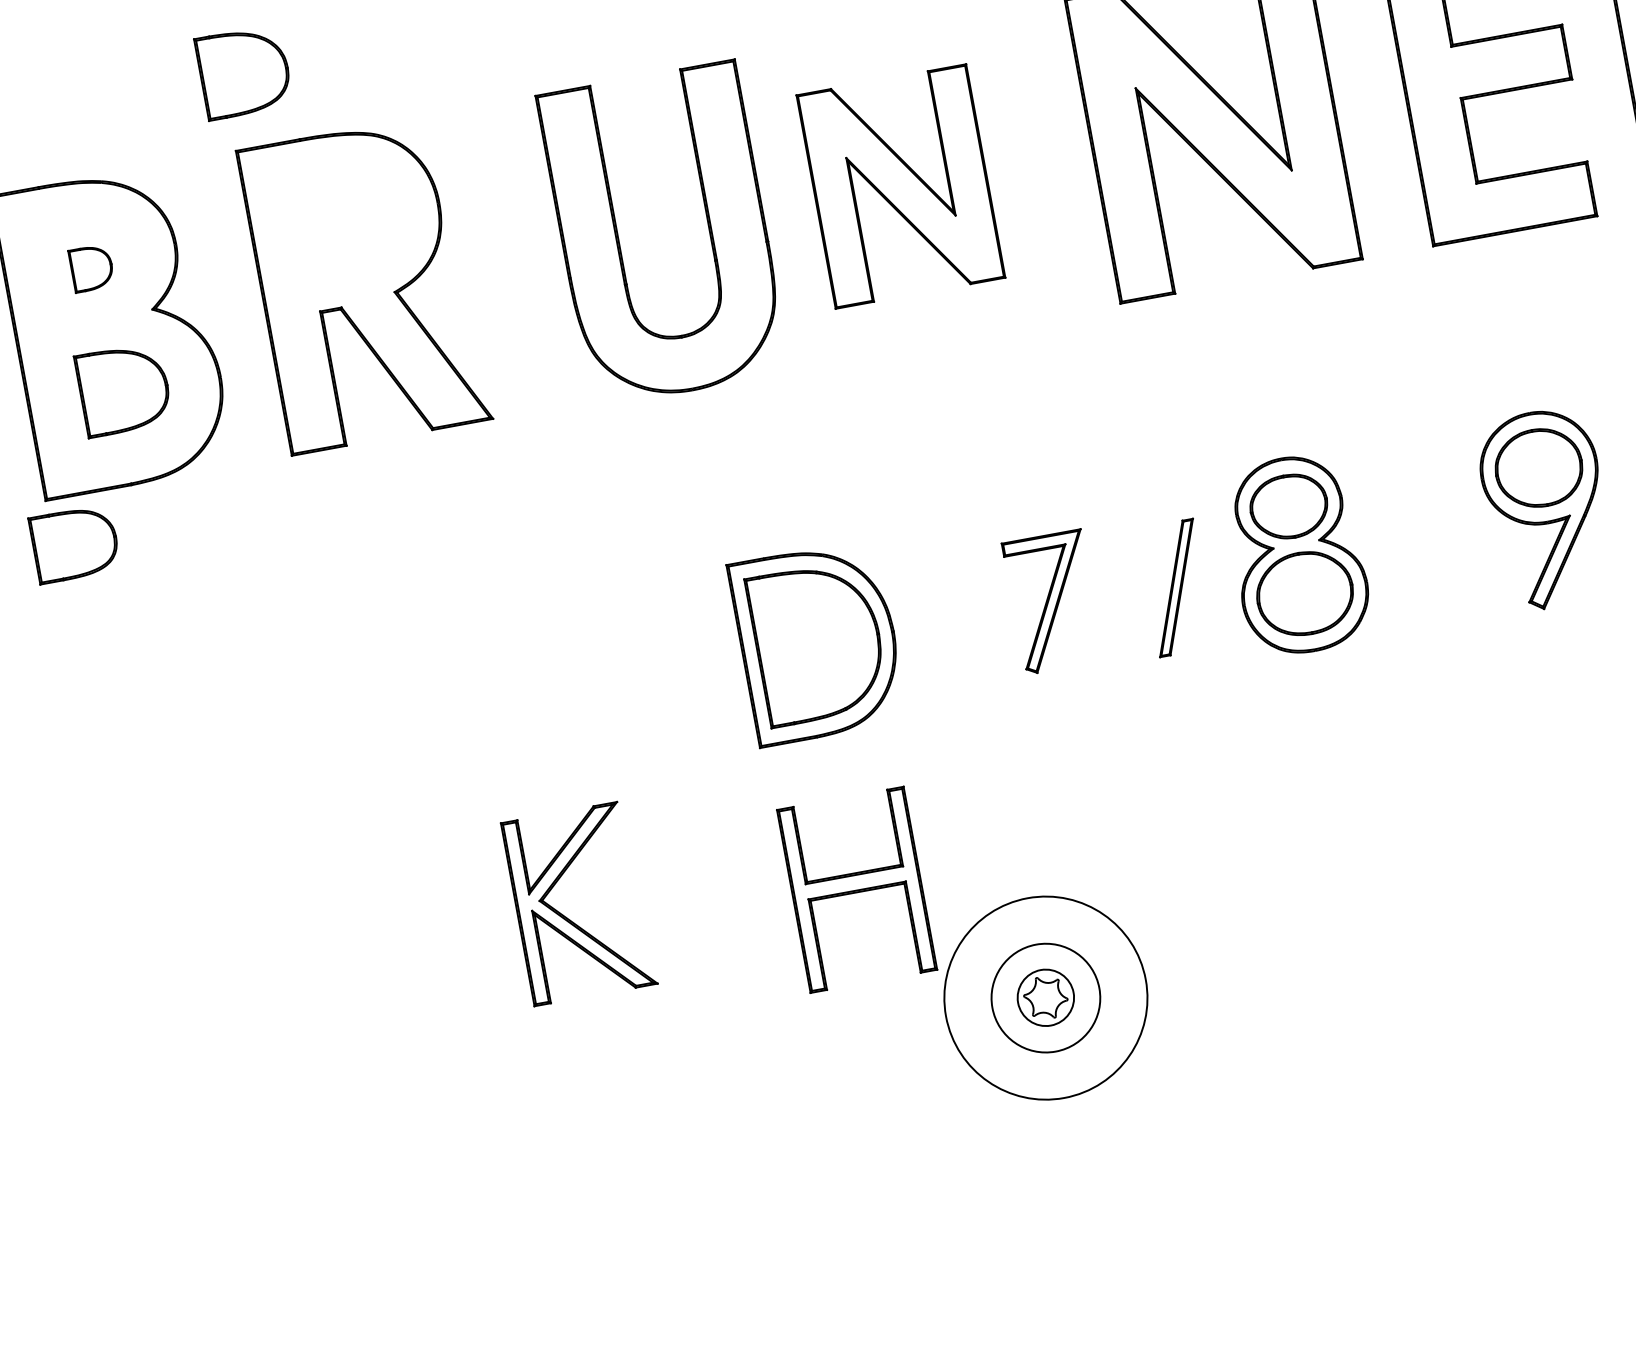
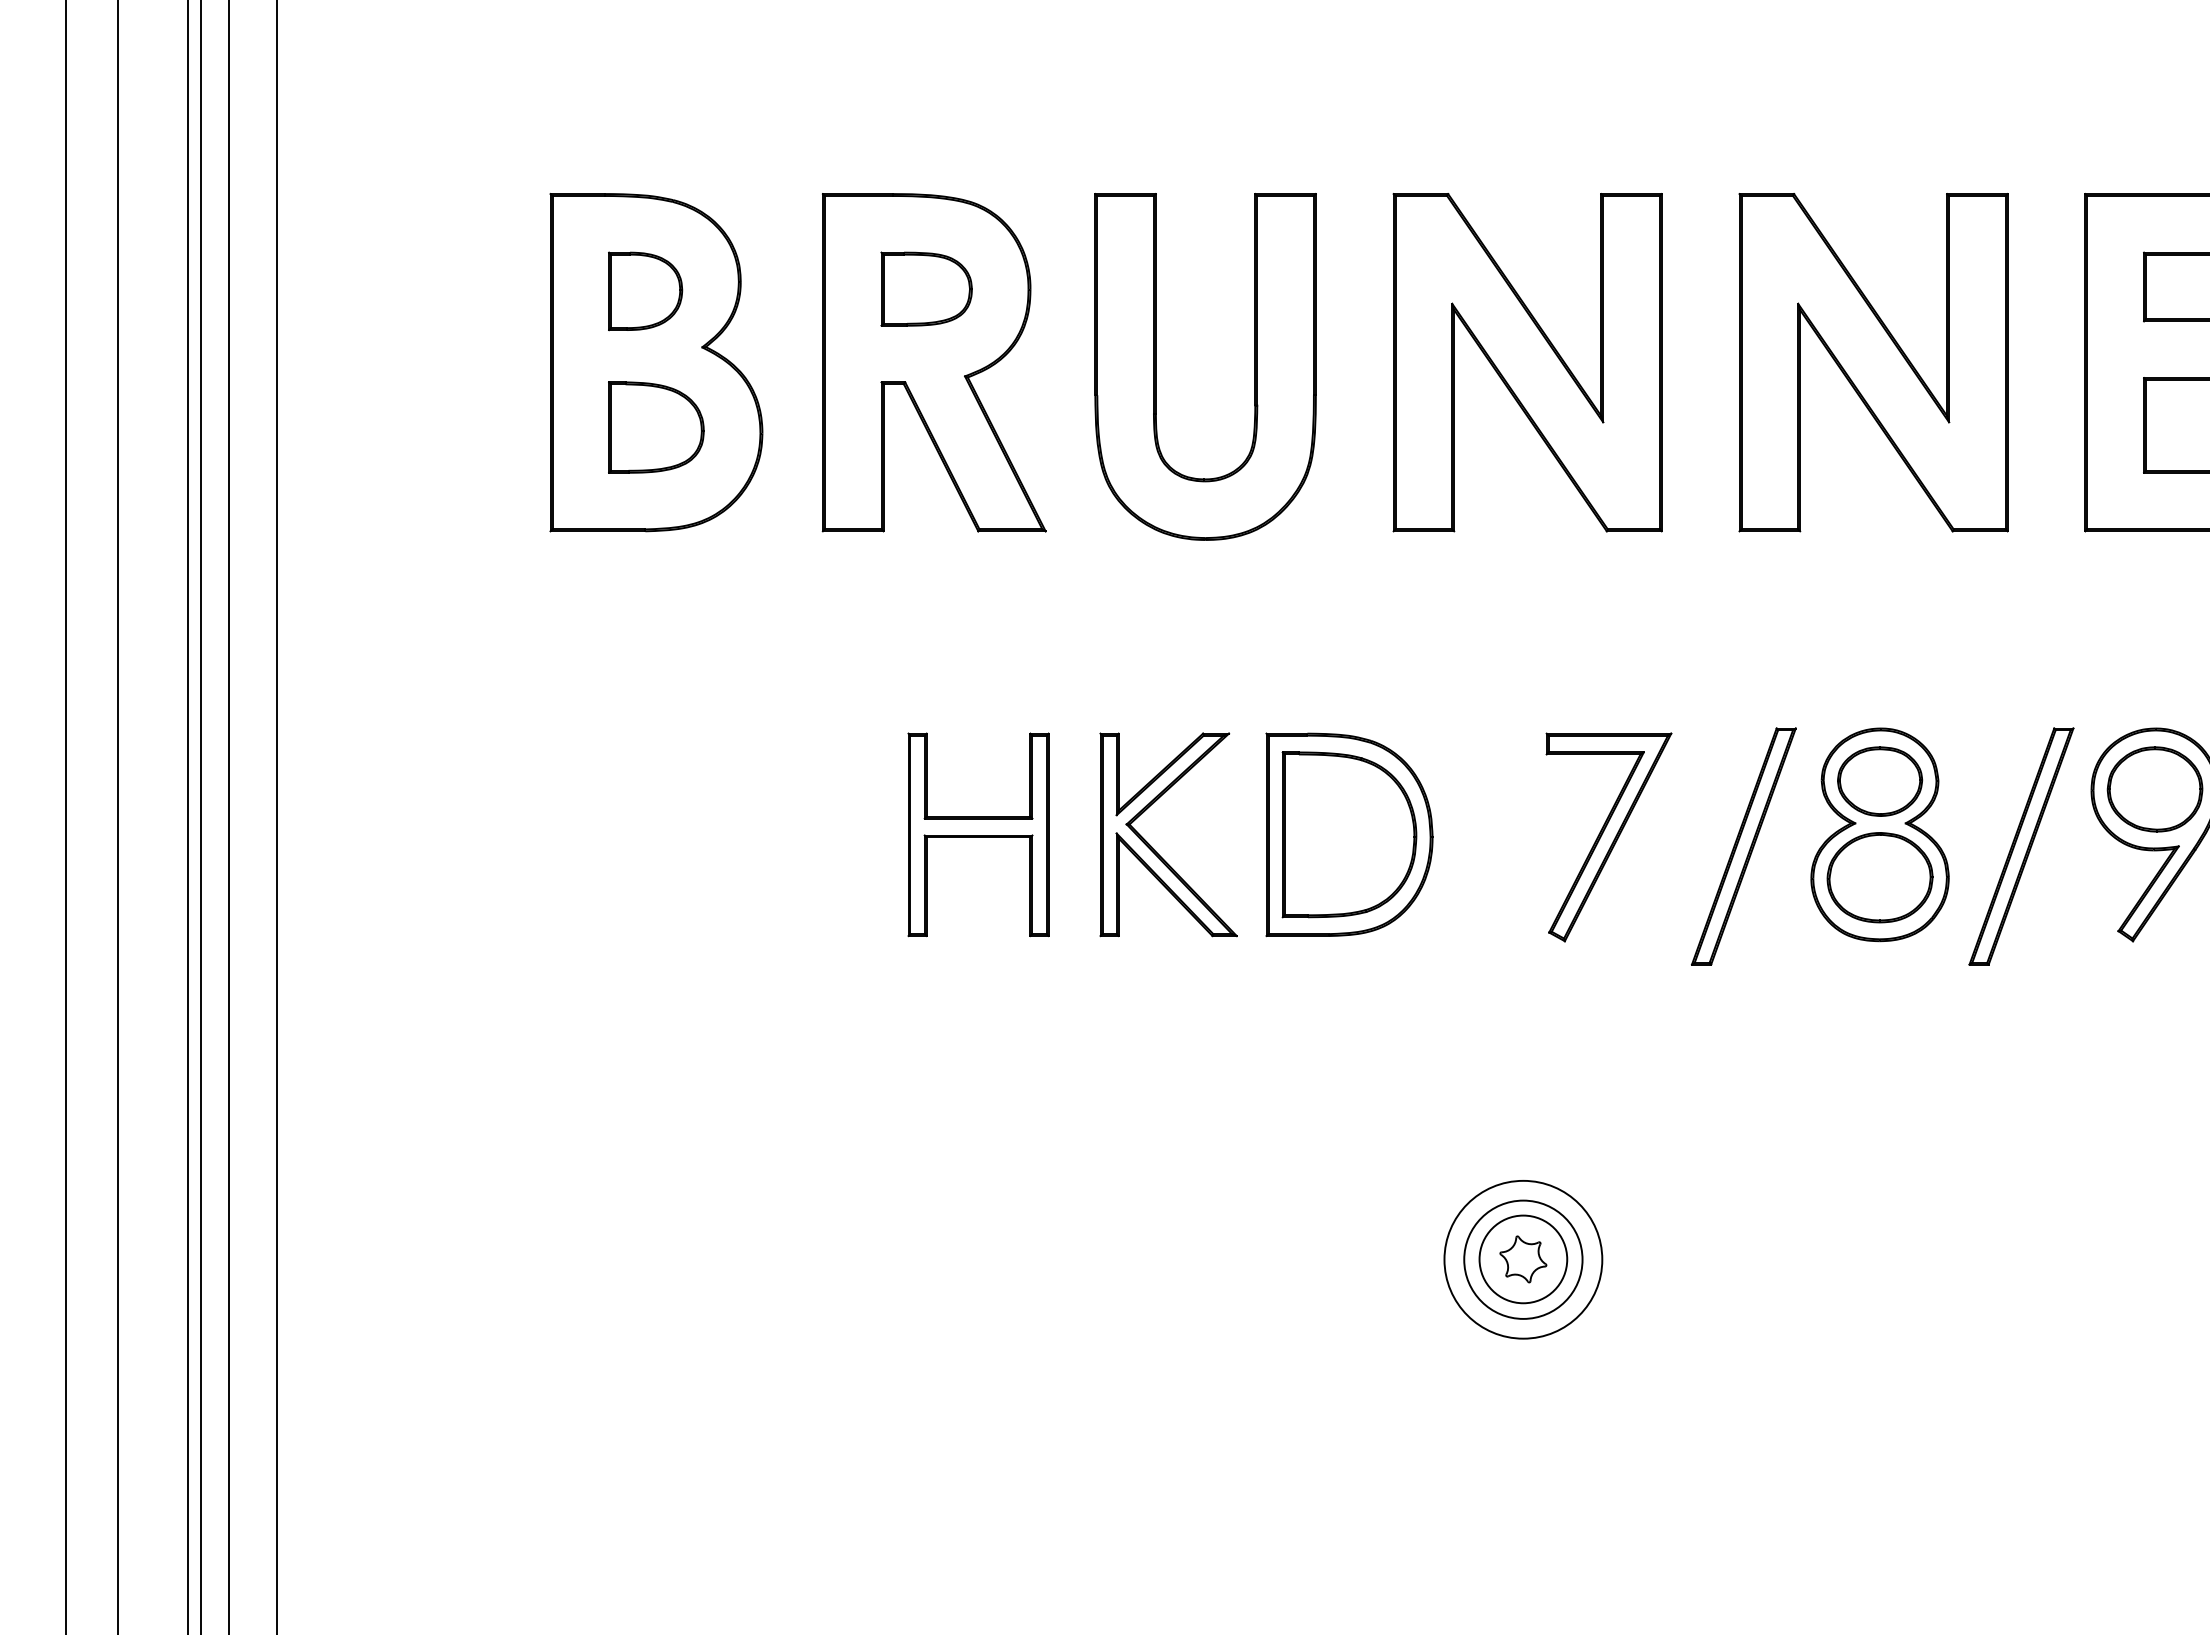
part: (244, 72) -> (847, 111), removed
part: (900, 186) -> (1527, 362), size x1.43
part: (619, 241) -> (1156, 366), moved
part: (91, 268) -> (645, 291), size x1.67
part: (1427, 541) -> (2021, 846), added
part: (74, 543) -> (926, 288), moved
part: (1176, 588) -> (1743, 846), size x1.67
part: (1052, 602) -> (1608, 837), size x1.43
part: (856, 889) -> (978, 834), moved
part: (565, 915) -> (1151, 845), moved
circle: (1045, 997) -> (1523, 1259), size x0.71
circle: (1045, 997) -> (1523, 1259), size x1.43

